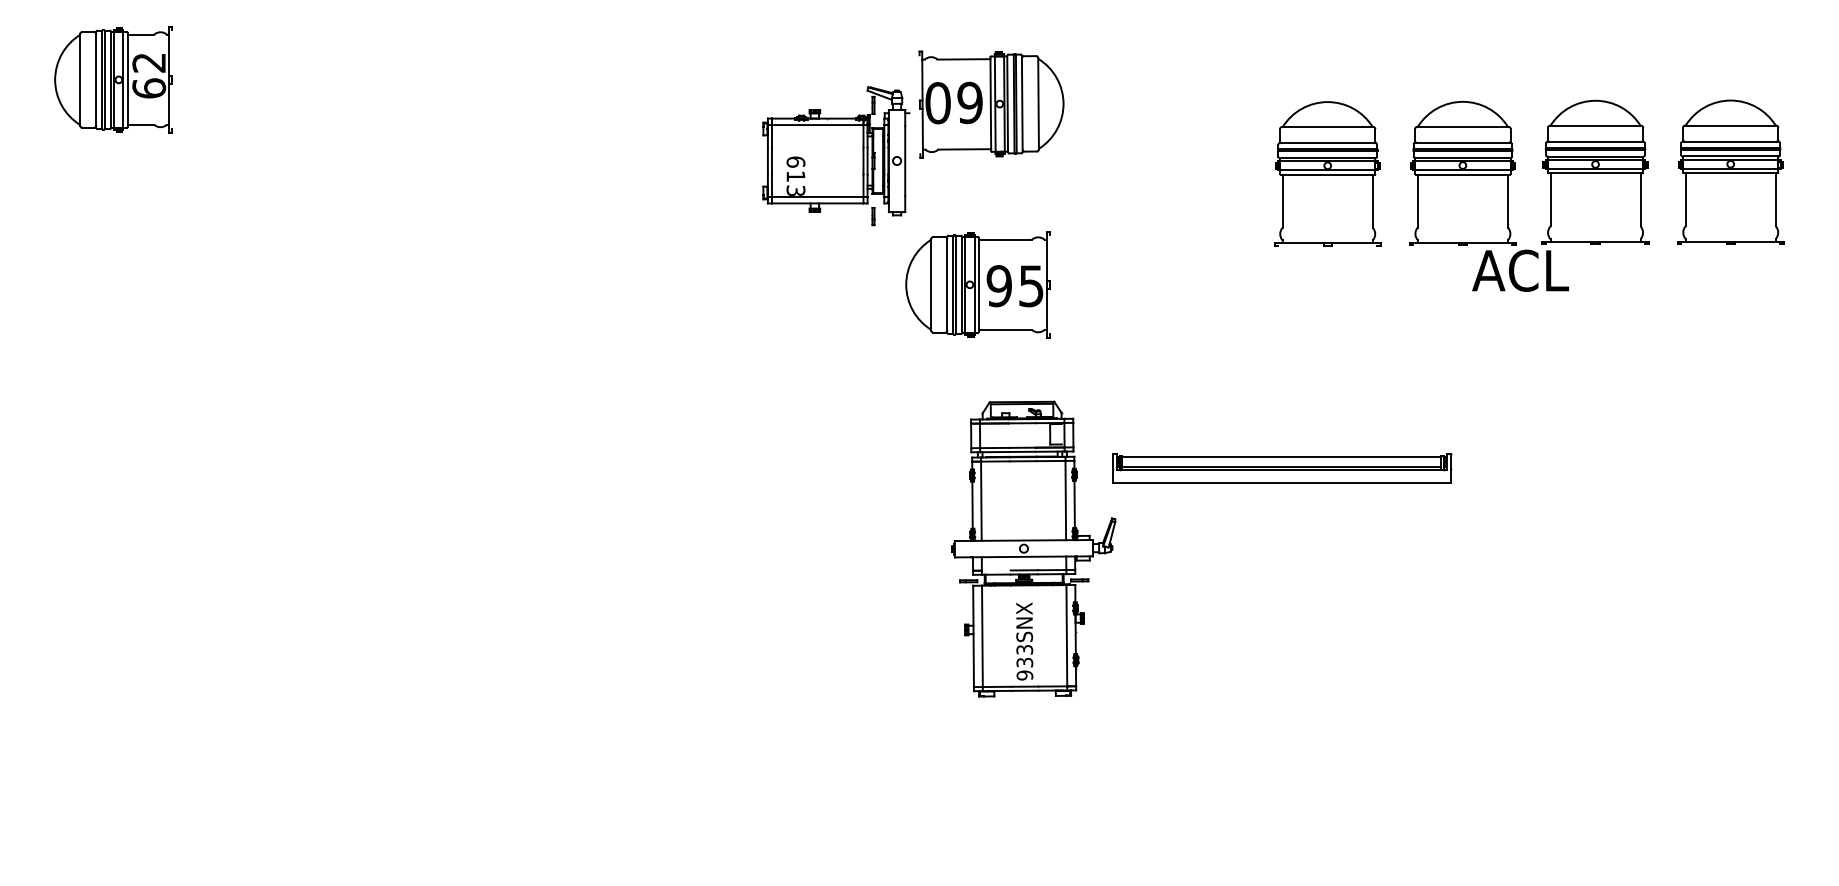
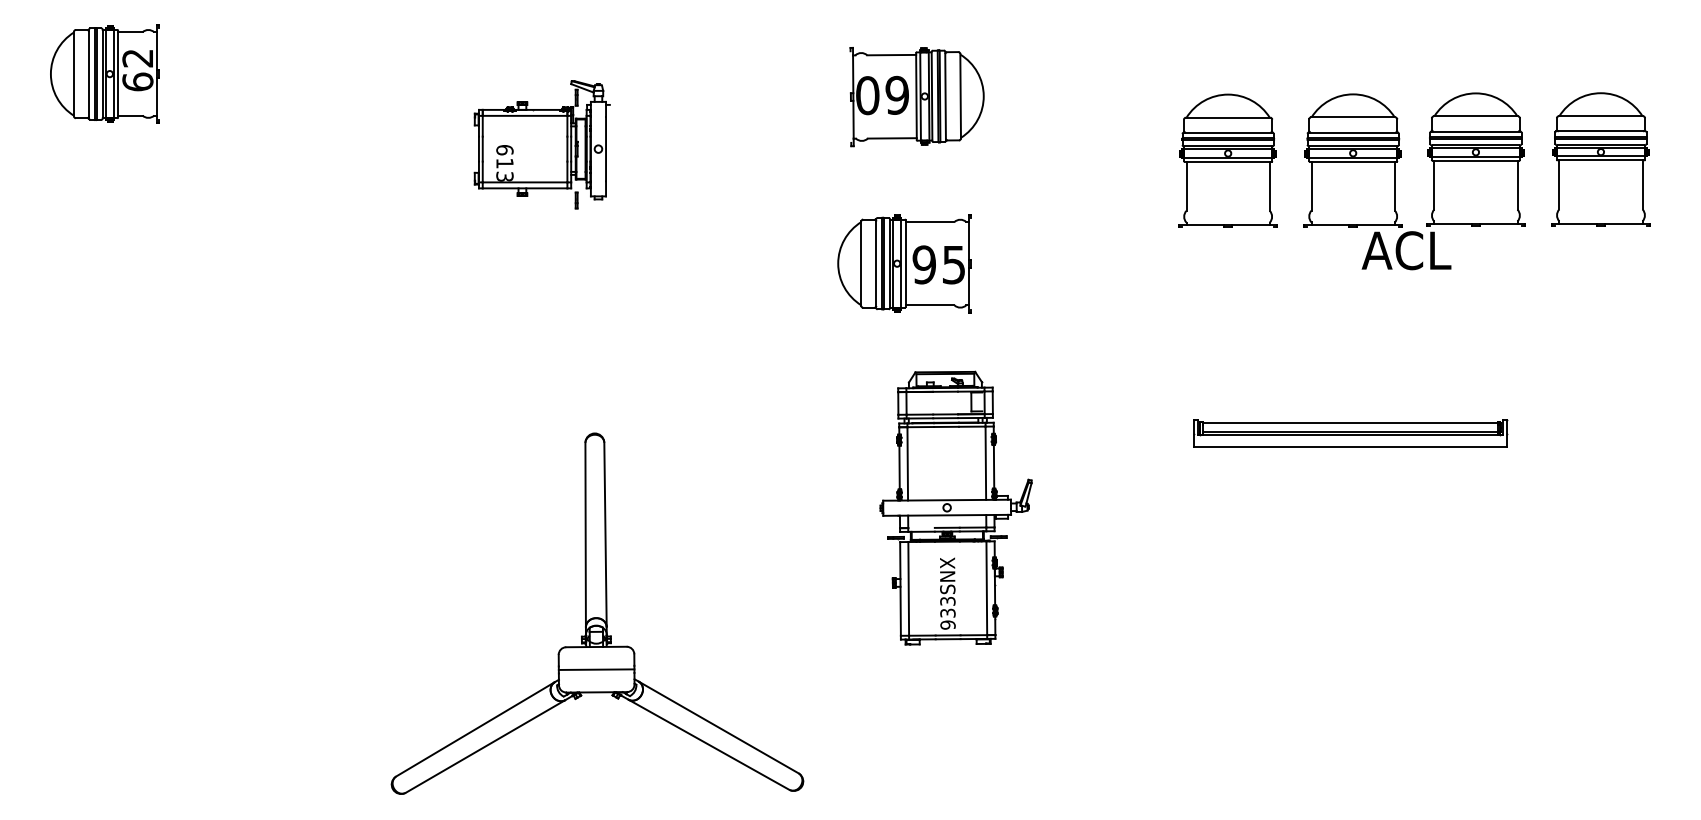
part: (836, 156) -> (542, 144), moved
part: (1282, 468) -> (1350, 433), moved
part: (645, 662) -> (597, 613), added

